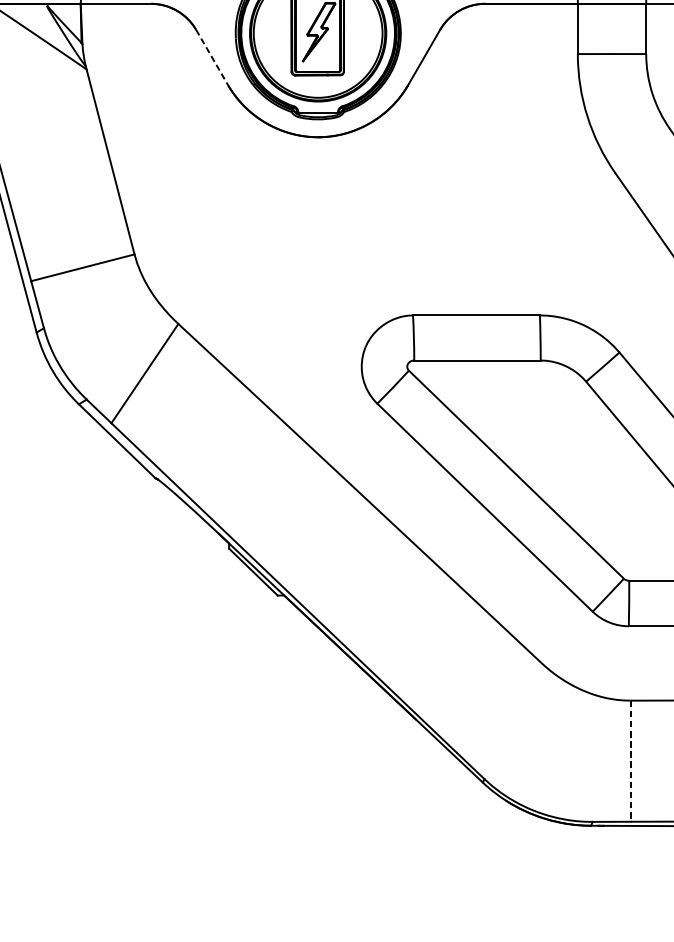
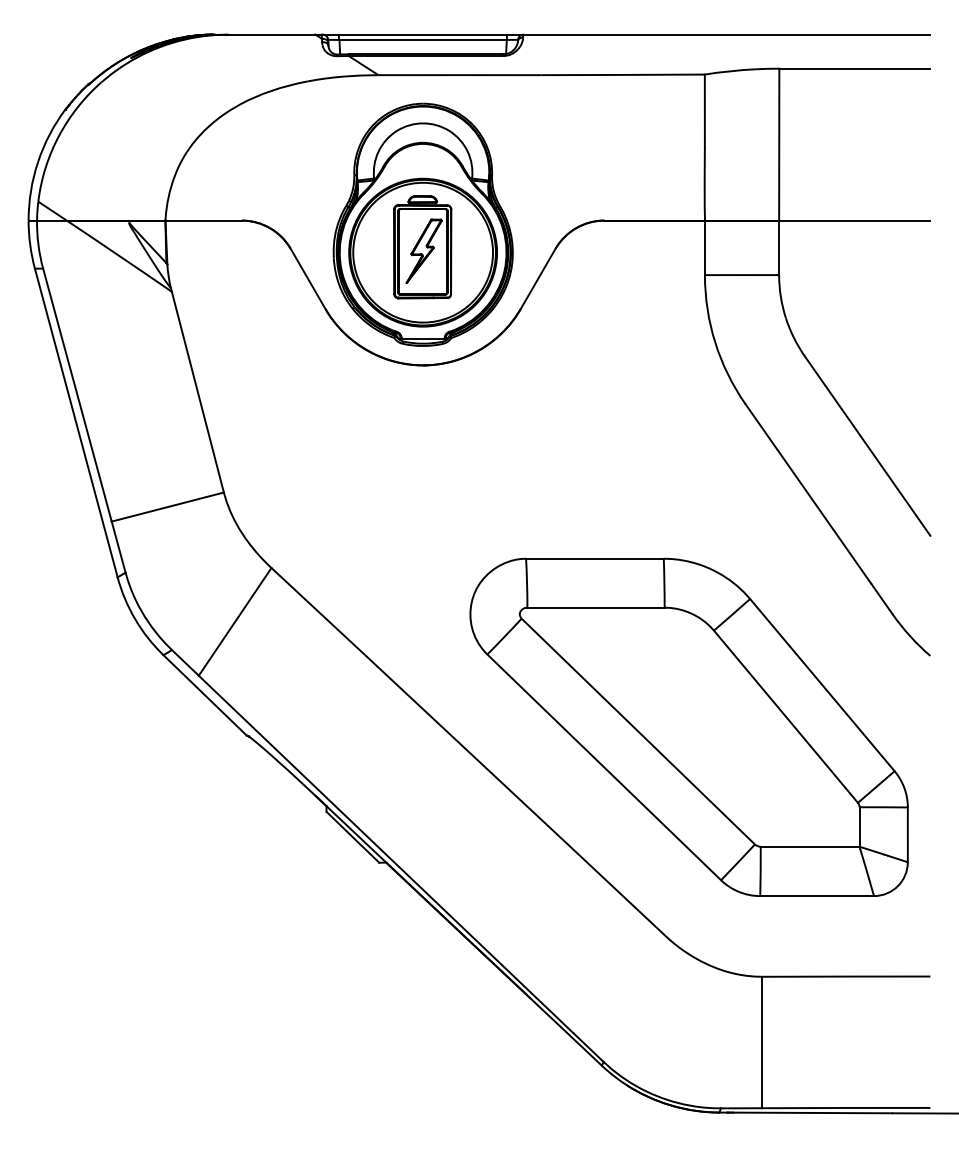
line: (212, 57) -> (308, 278), dashed -> solid
line: (630, 761) -> (762, 1042), dashed -> solid

